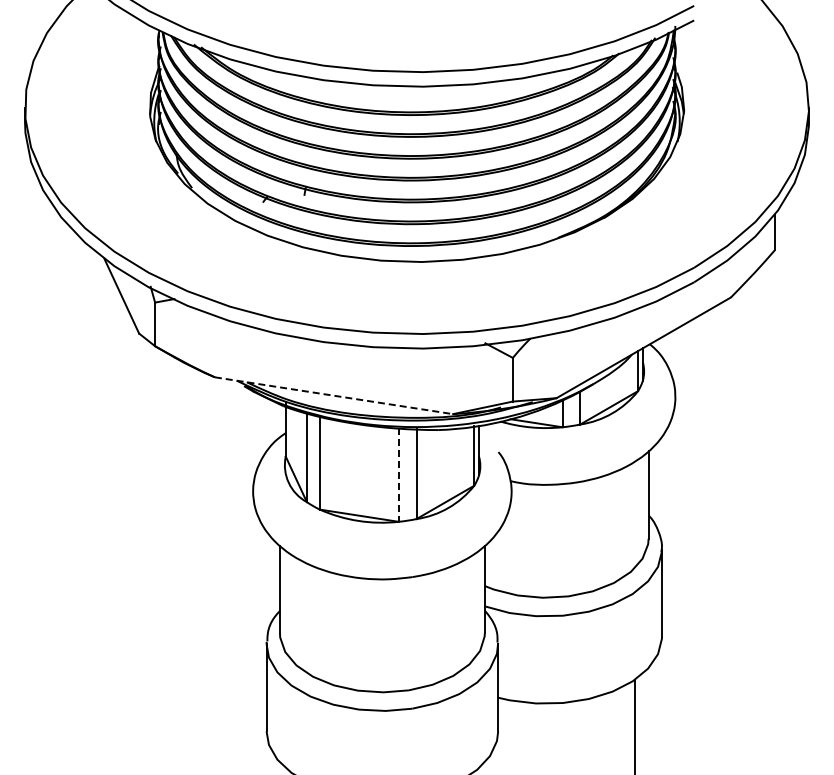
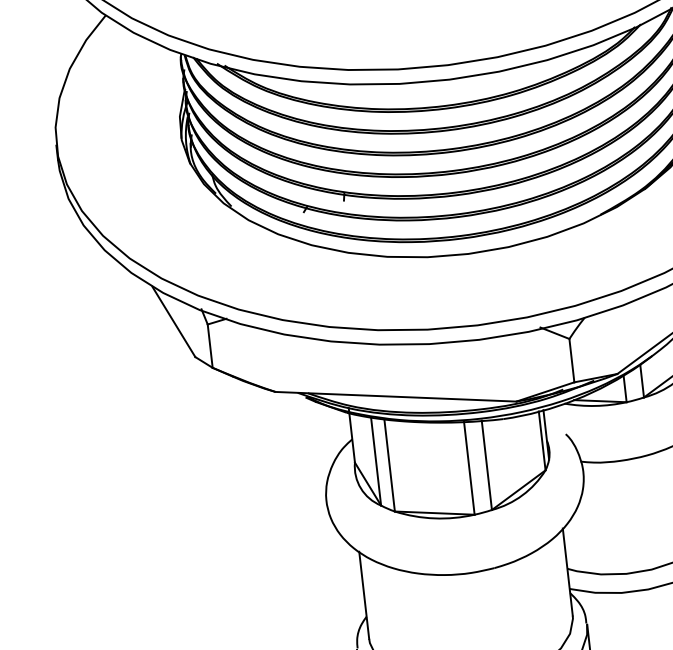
line: (333, 395) -> (395, 396), dashed -> solid
line: (398, 475) -> (469, 468), dashed -> solid

